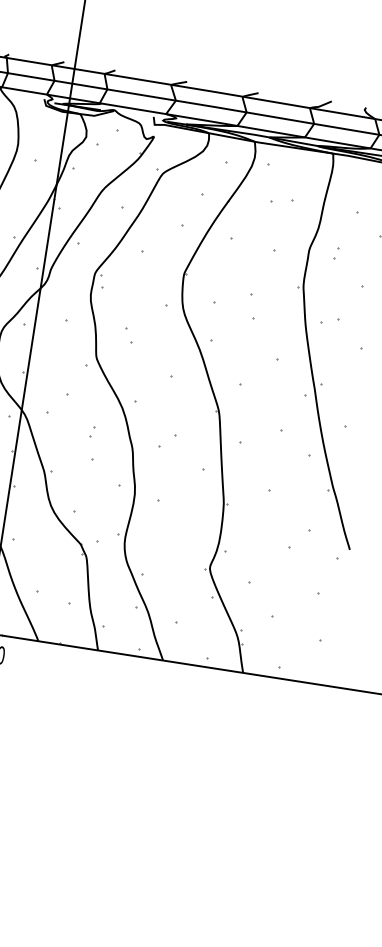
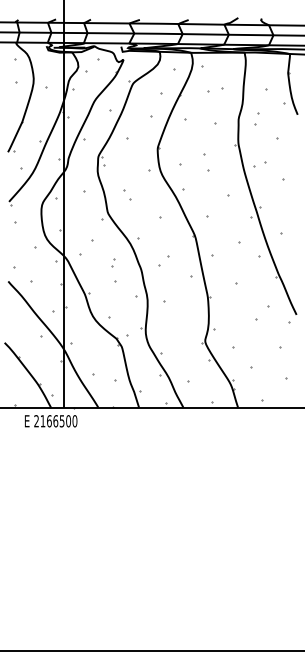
part: (337, 253) -> (257, 118), size x1.6

